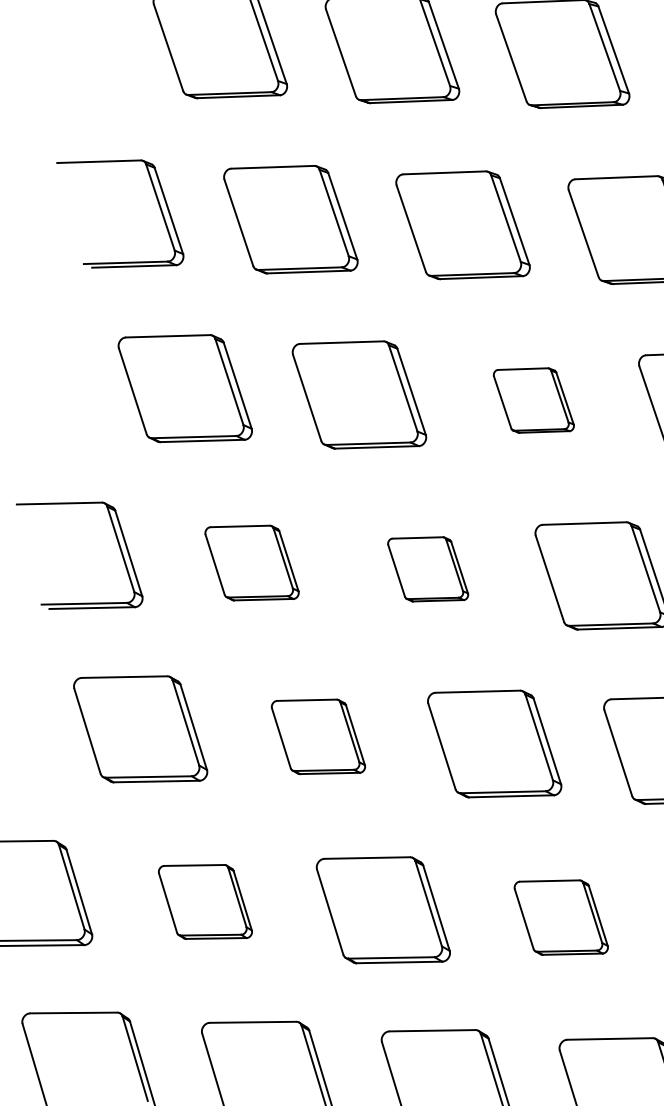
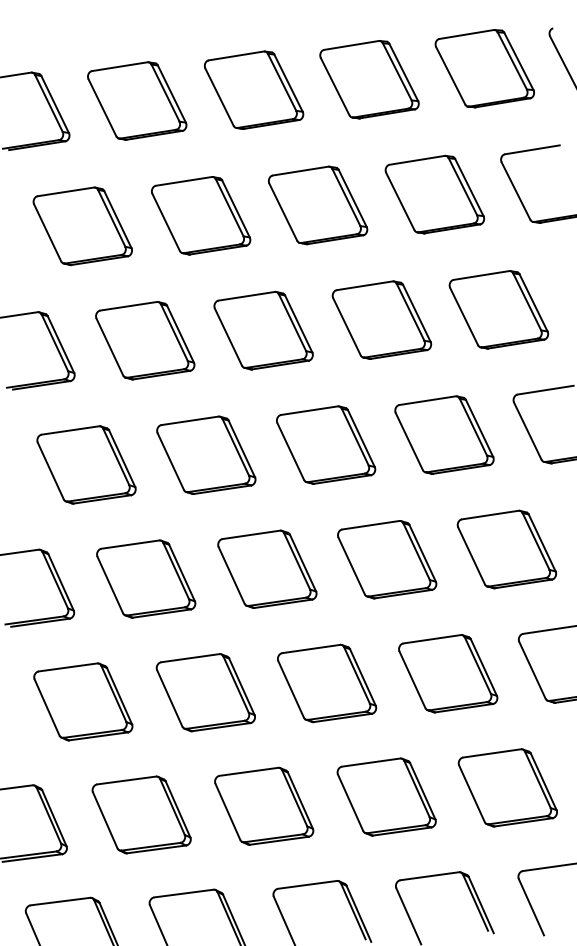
part: (534, 399) -> (326, 444), size x1.67
part: (252, 562) -> (146, 578), size x1.43
part: (428, 568) -> (267, 568), size x1.67
part: (318, 736) -> (205, 692), size x1.43
part: (205, 901) -> (141, 814), size x1.43
part: (561, 916) -> (386, 796), size x1.43

